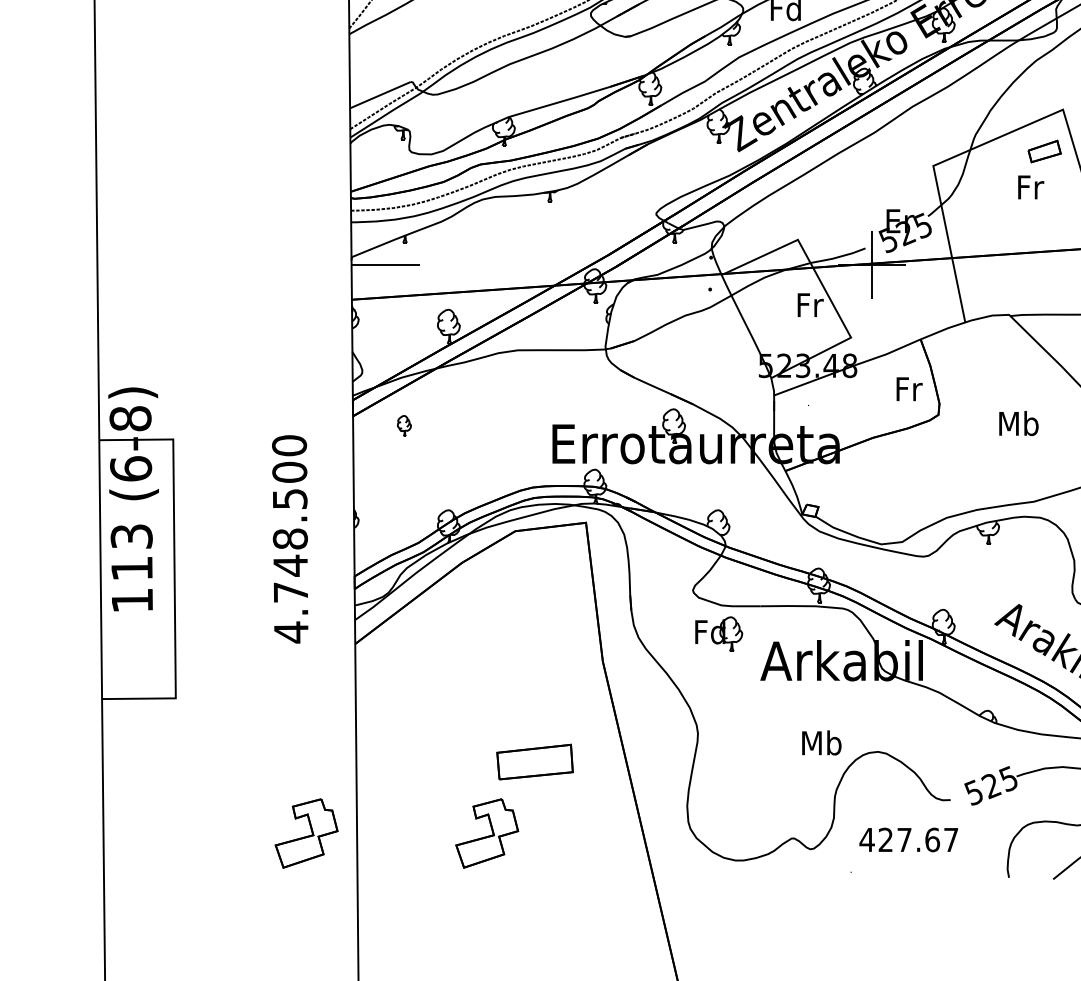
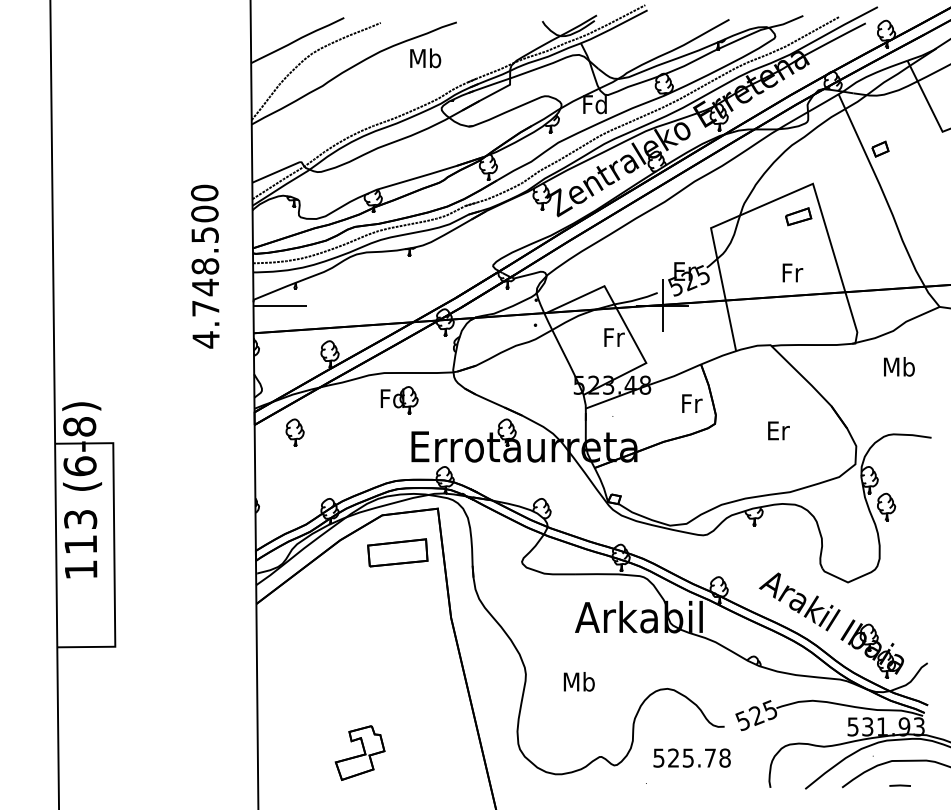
text: (1030, 186) -> (792, 272), moved
text: (1017, 423) -> (777, 430), Mb -> Er
part: (403, 425) -> (294, 432), size x1.67
text: (290, 539) -> (205, 266), moved
part: (719, 634) -> (399, 400), moved
text: (820, 742) -> (578, 681), moved
part: (534, 761) -> (397, 552), moved
part: (305, 832) -> (217, 752), removed
text: (908, 839) -> (691, 757), 427.67 -> 525.78

